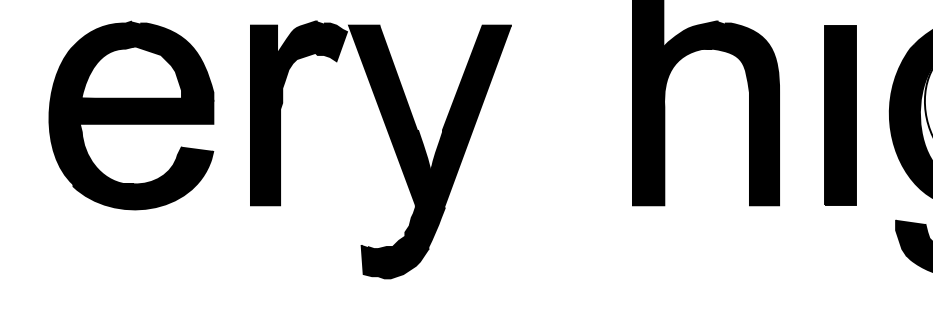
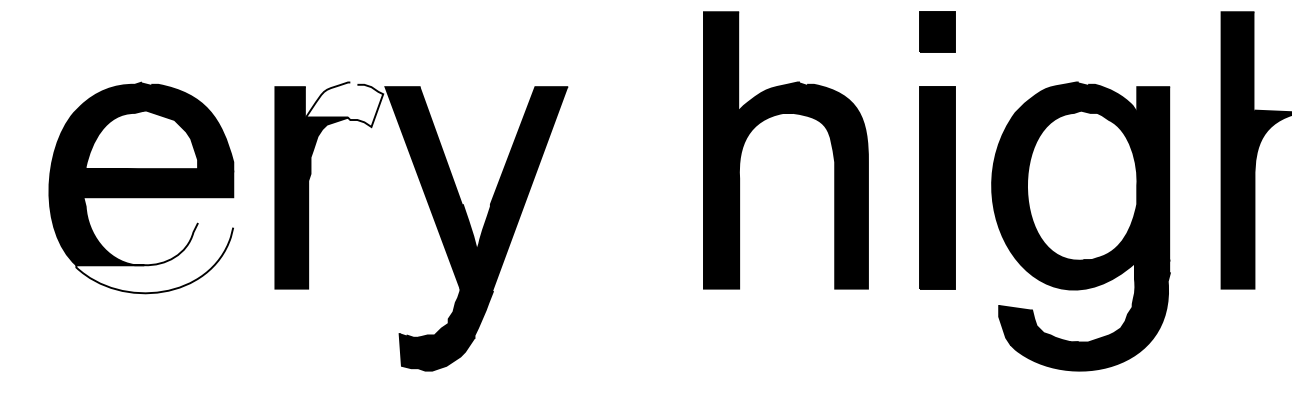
fill: (312, 41) -> (344, 104), removed
fill: (143, 178) -> (154, 258), removed

